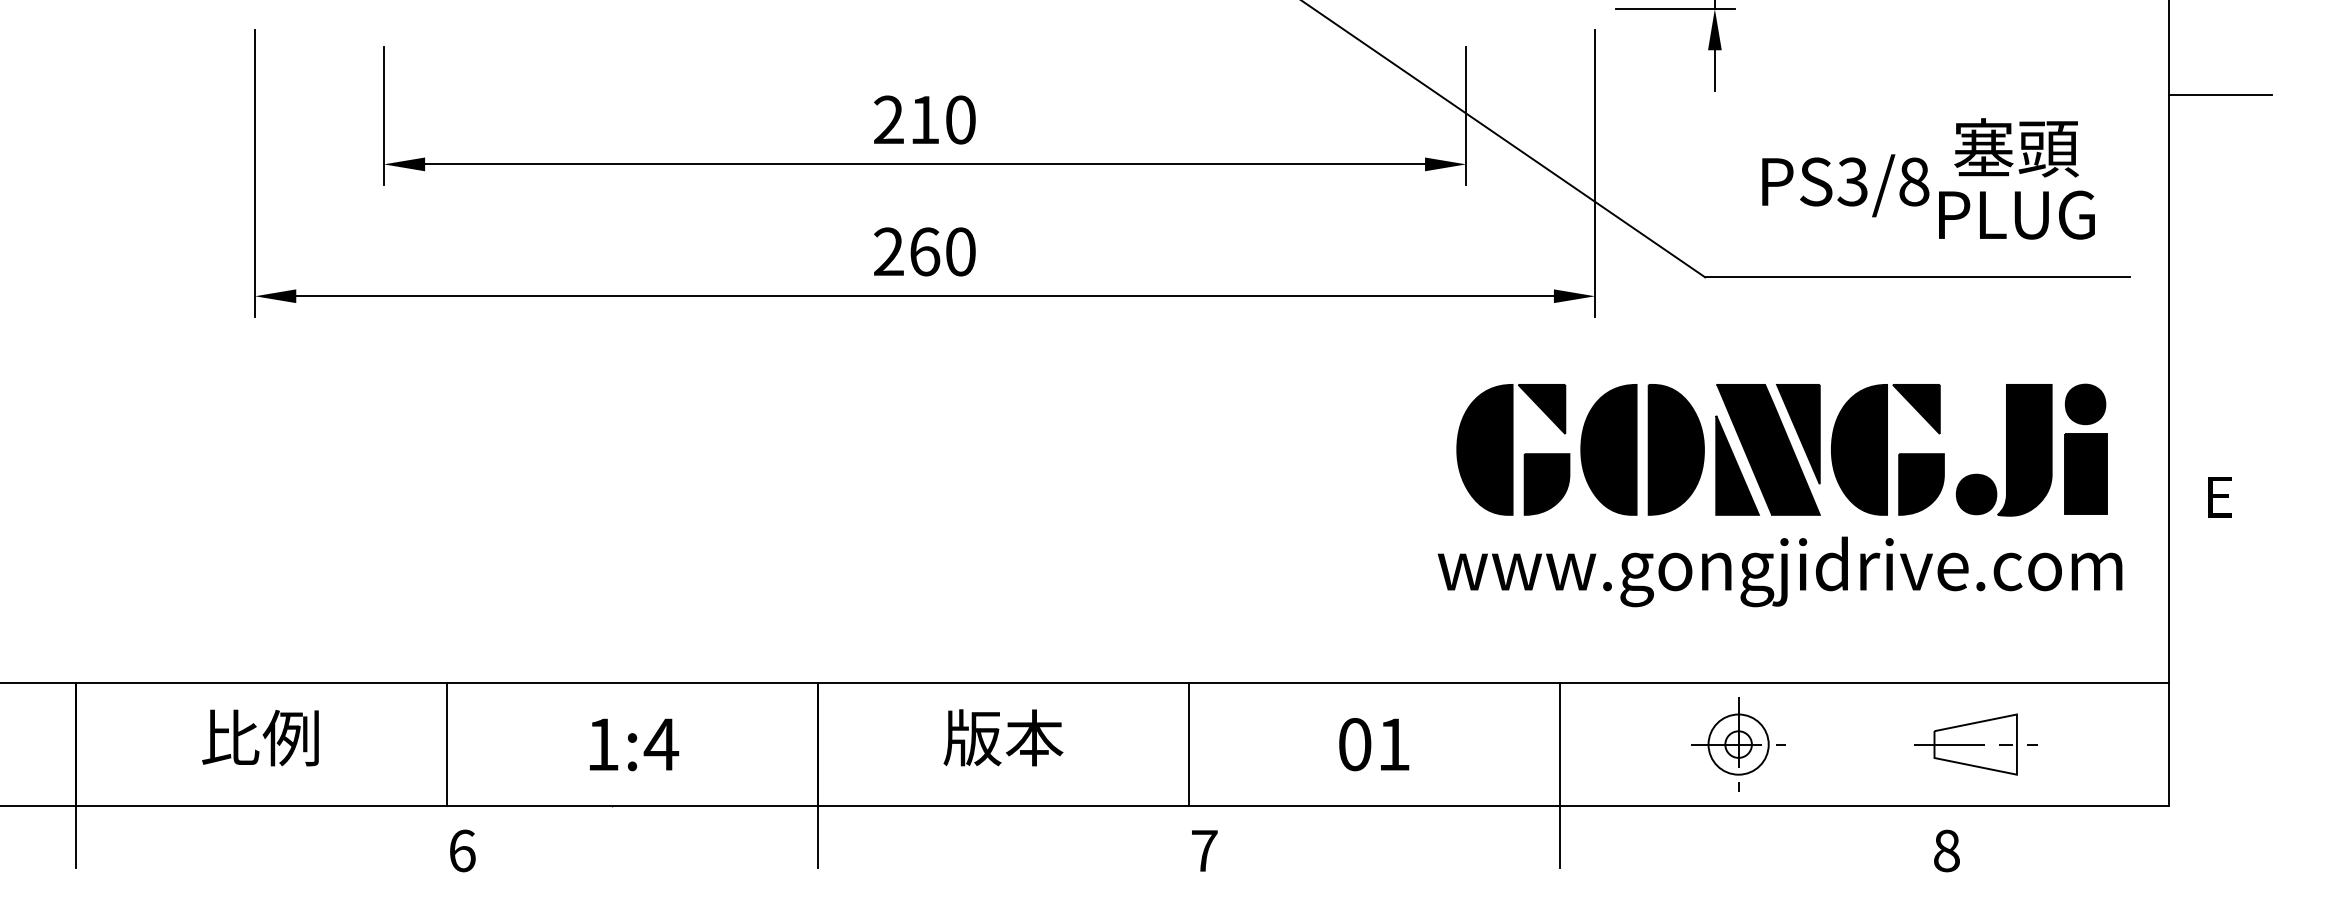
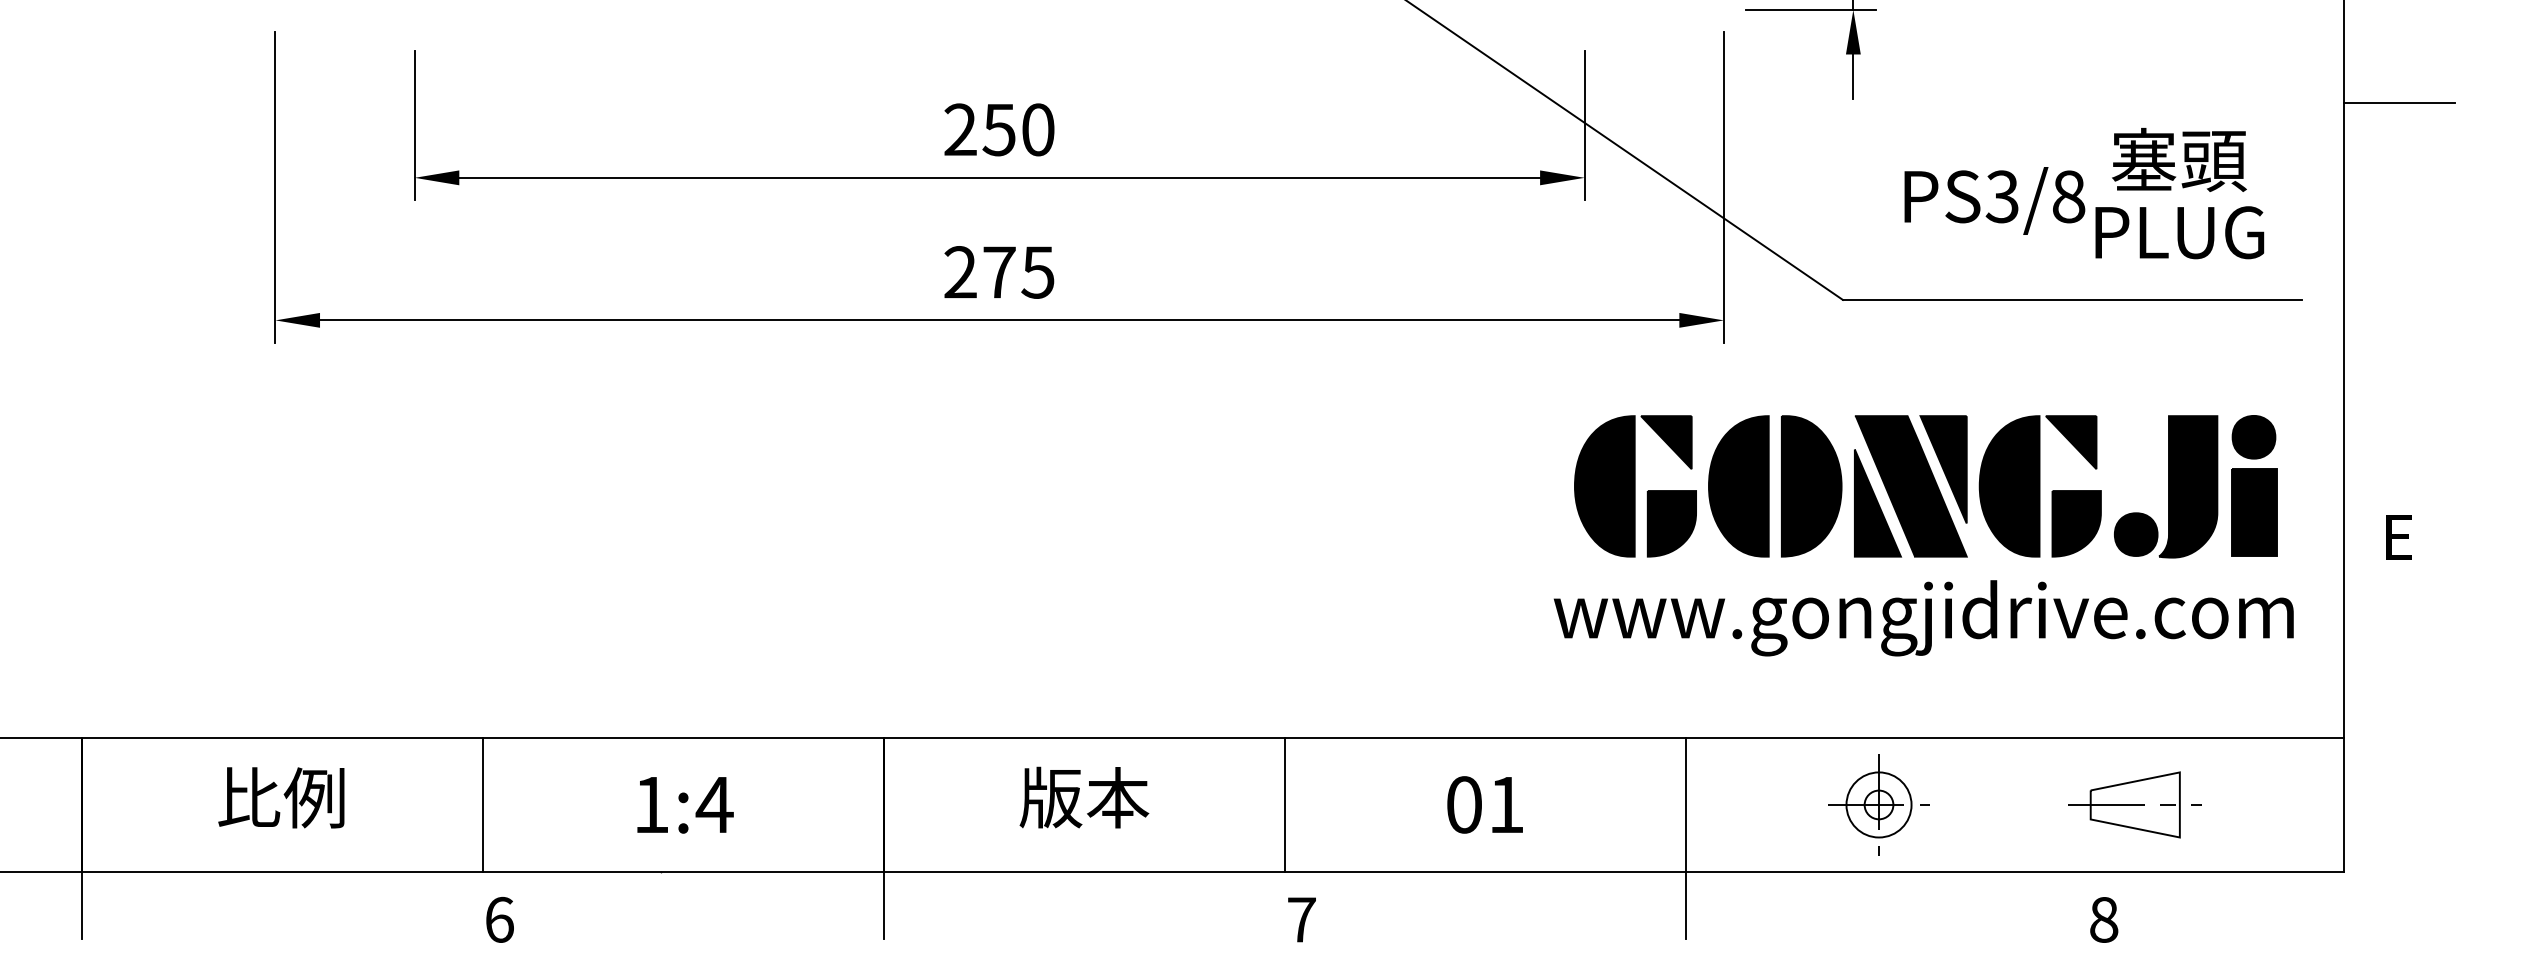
text: (923, 120) -> (998, 130), 210 -> 250
text: (942, 251) -> (1018, 272), 260 -> 275

